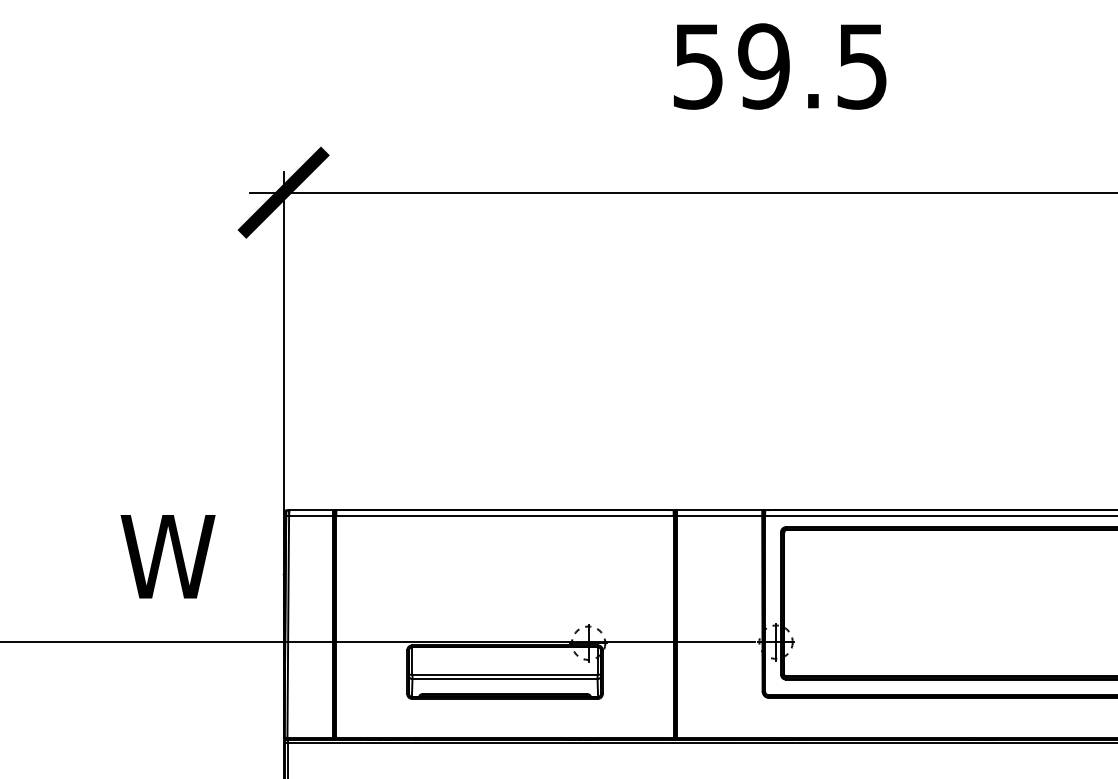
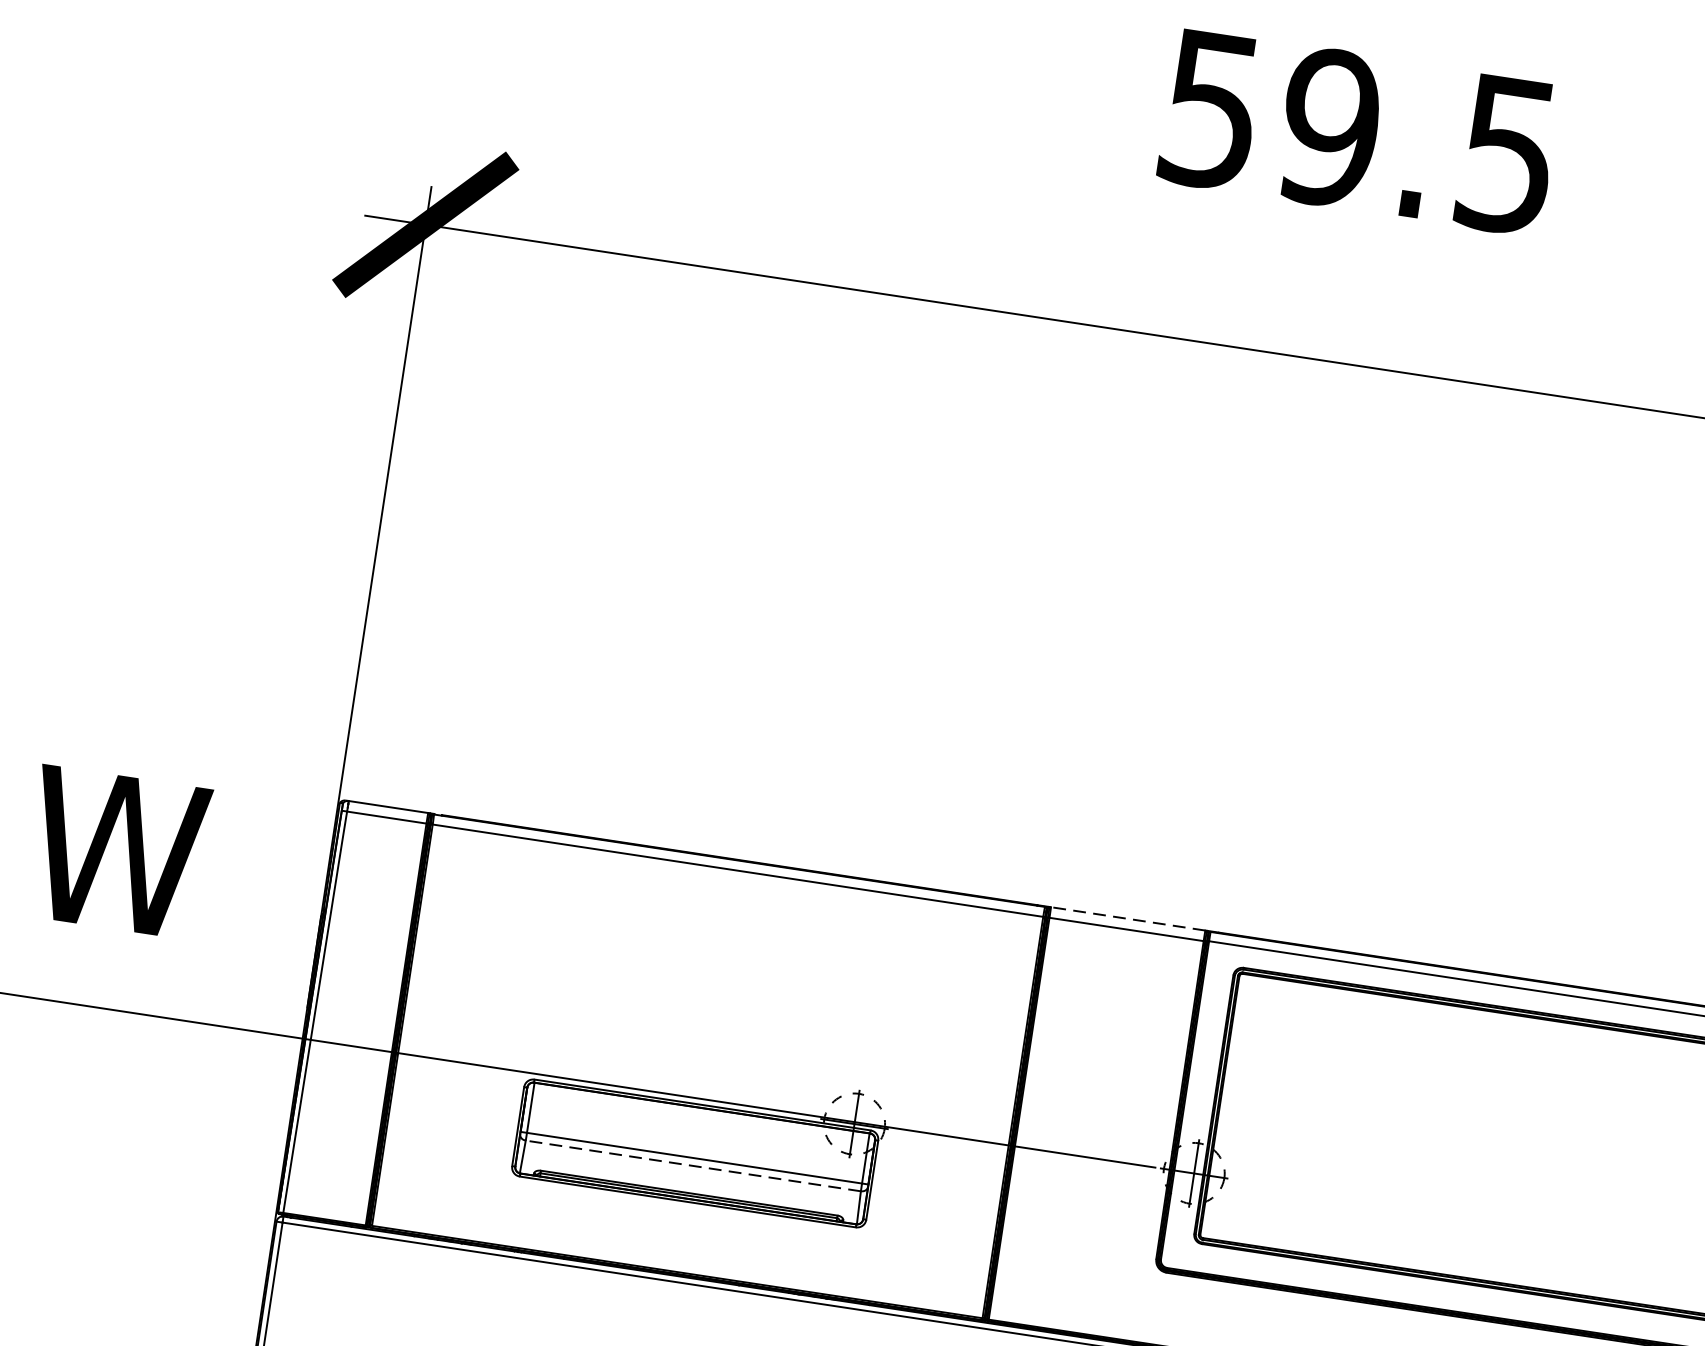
line: (719, 510) -> (1127, 919), solid -> dashed
line: (505, 679) -> (694, 1166), solid -> dashed

